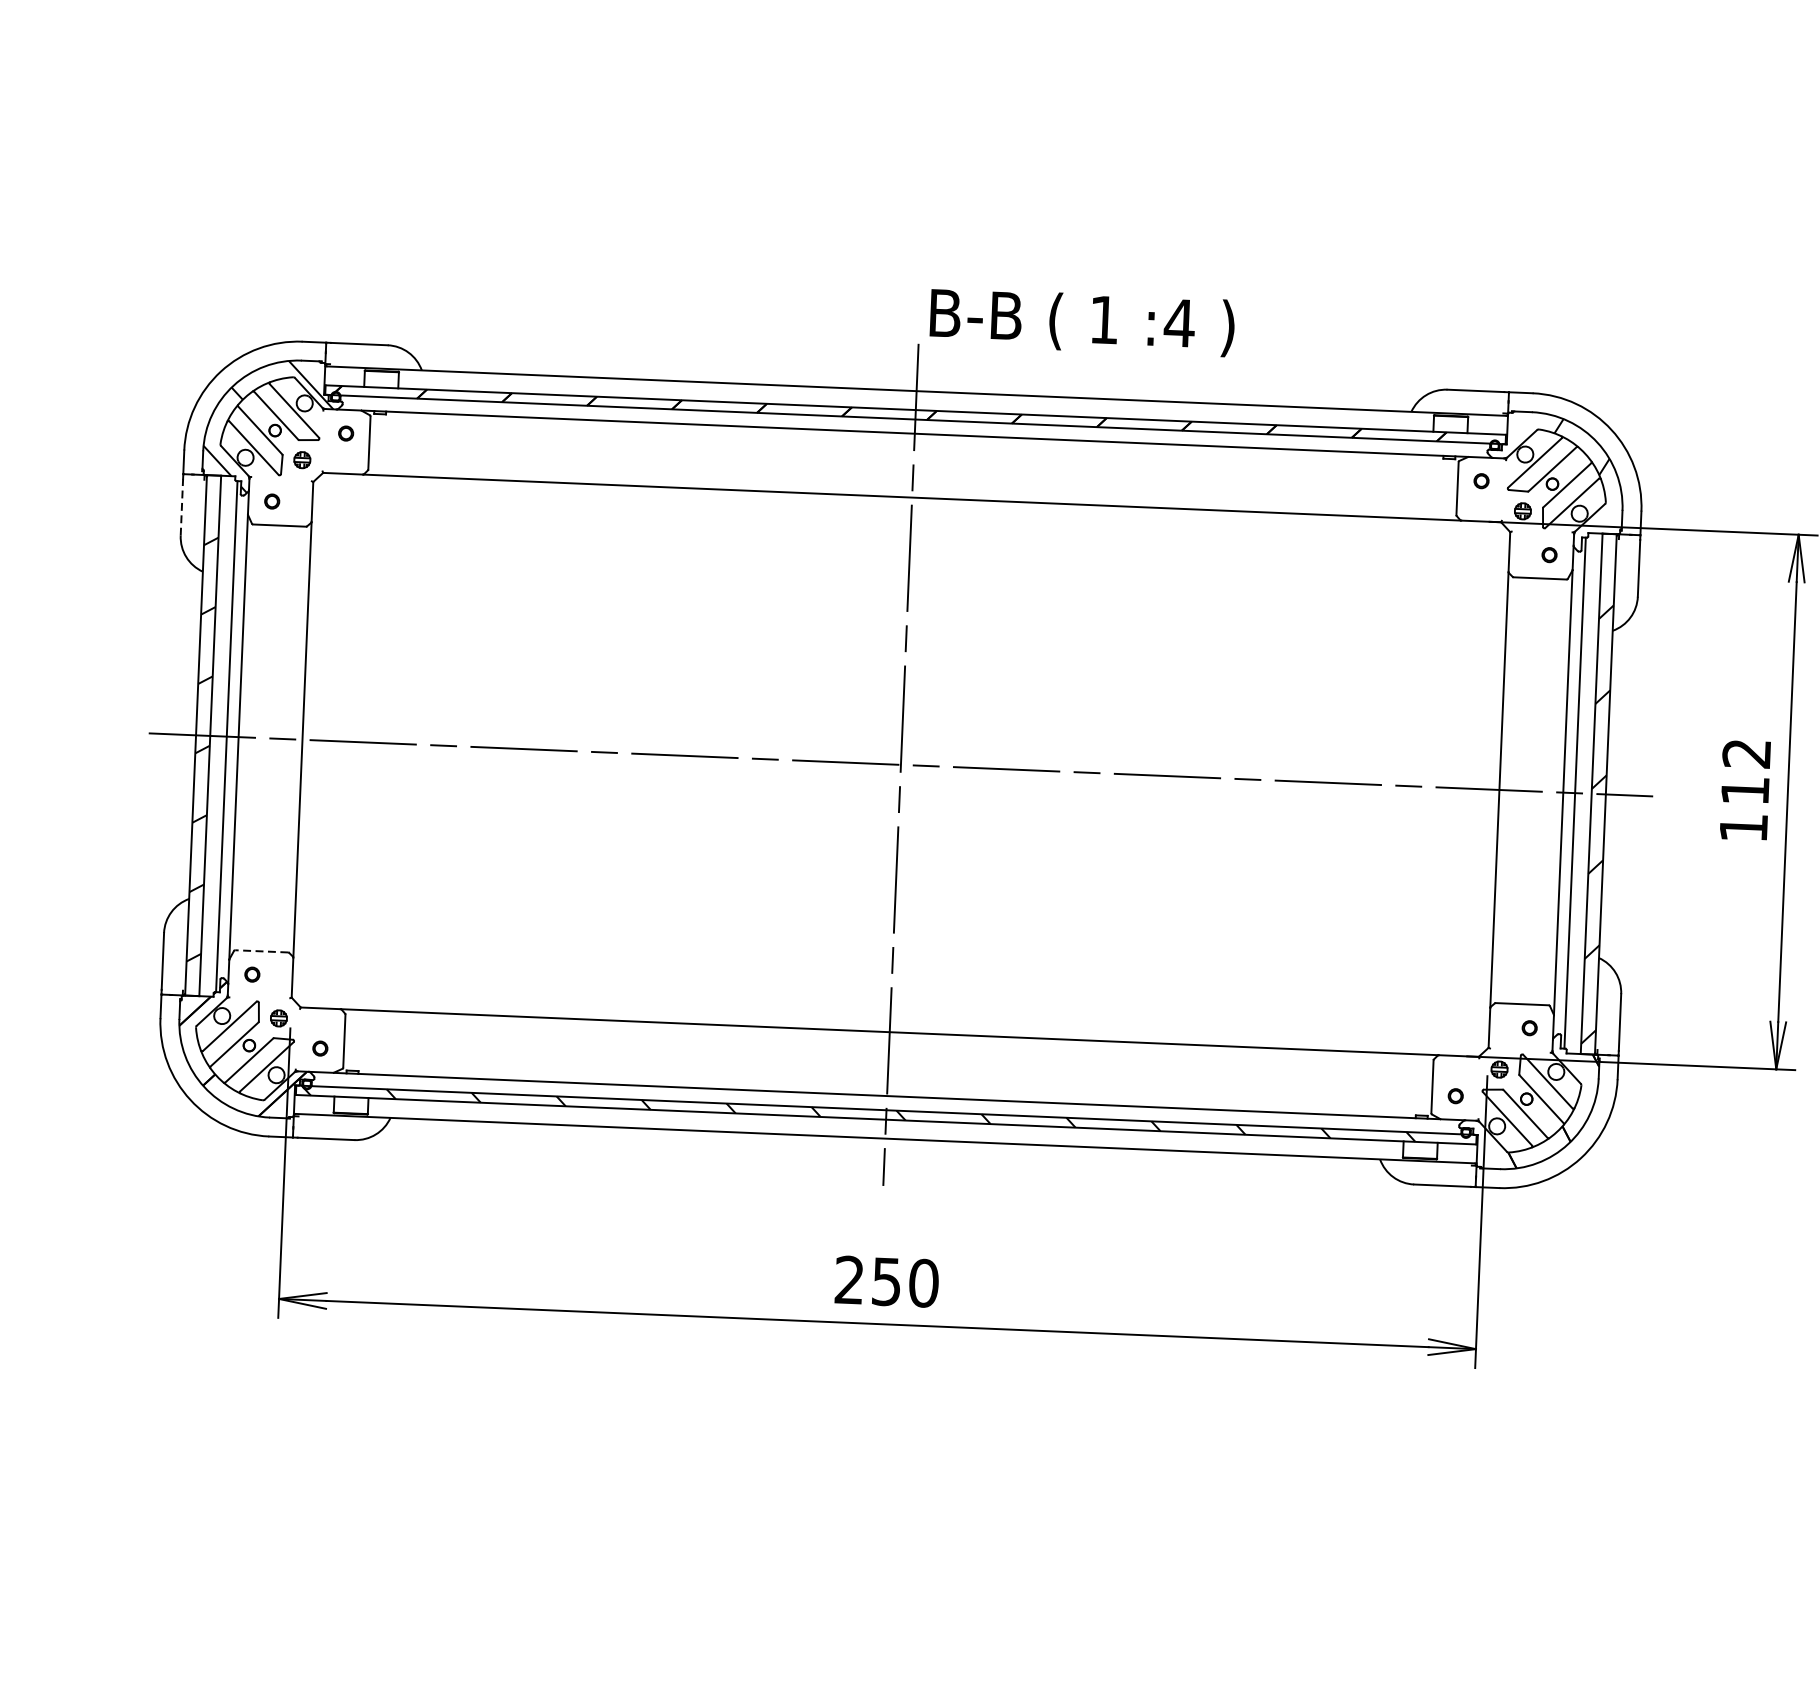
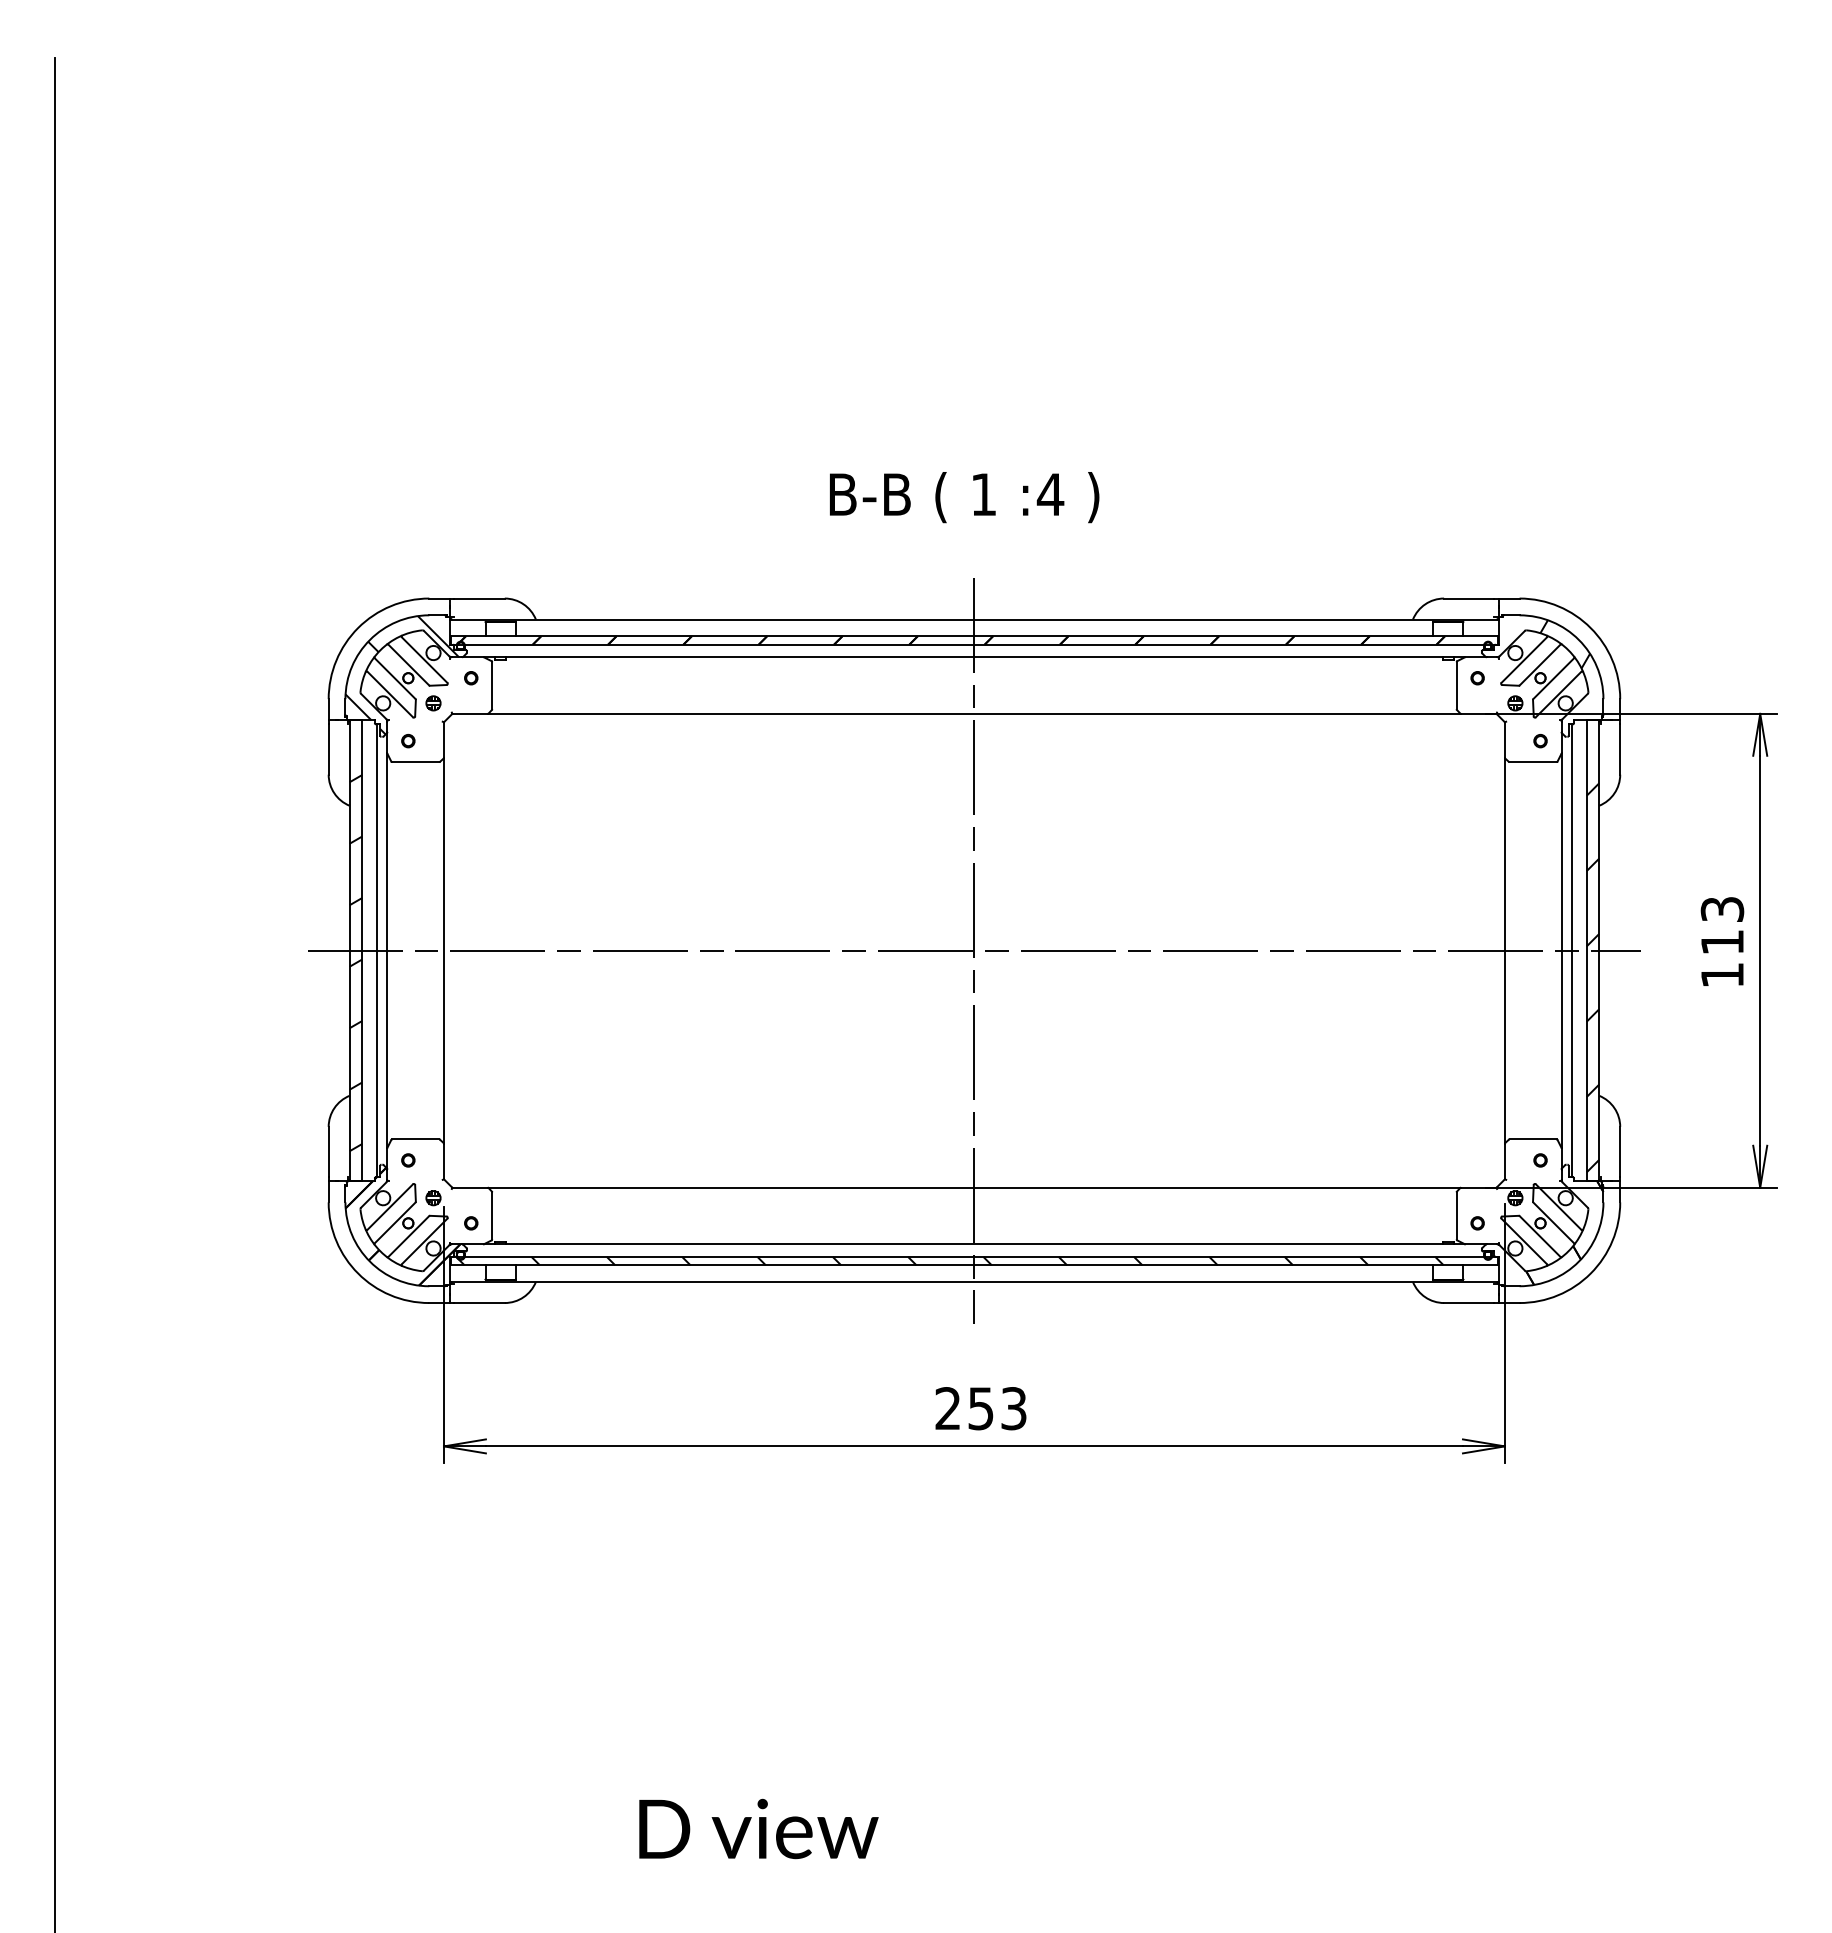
text: (1082, 322) -> (964, 497), moved
line: (181, 507) -> (328, 749), dashed -> solid
text: (1746, 753) -> (1722, 909), 112 -> 113
line: (261, 951) -> (415, 1139), dashed -> solid
text: (924, 1283) -> (1014, 1408), 250 -> 253

